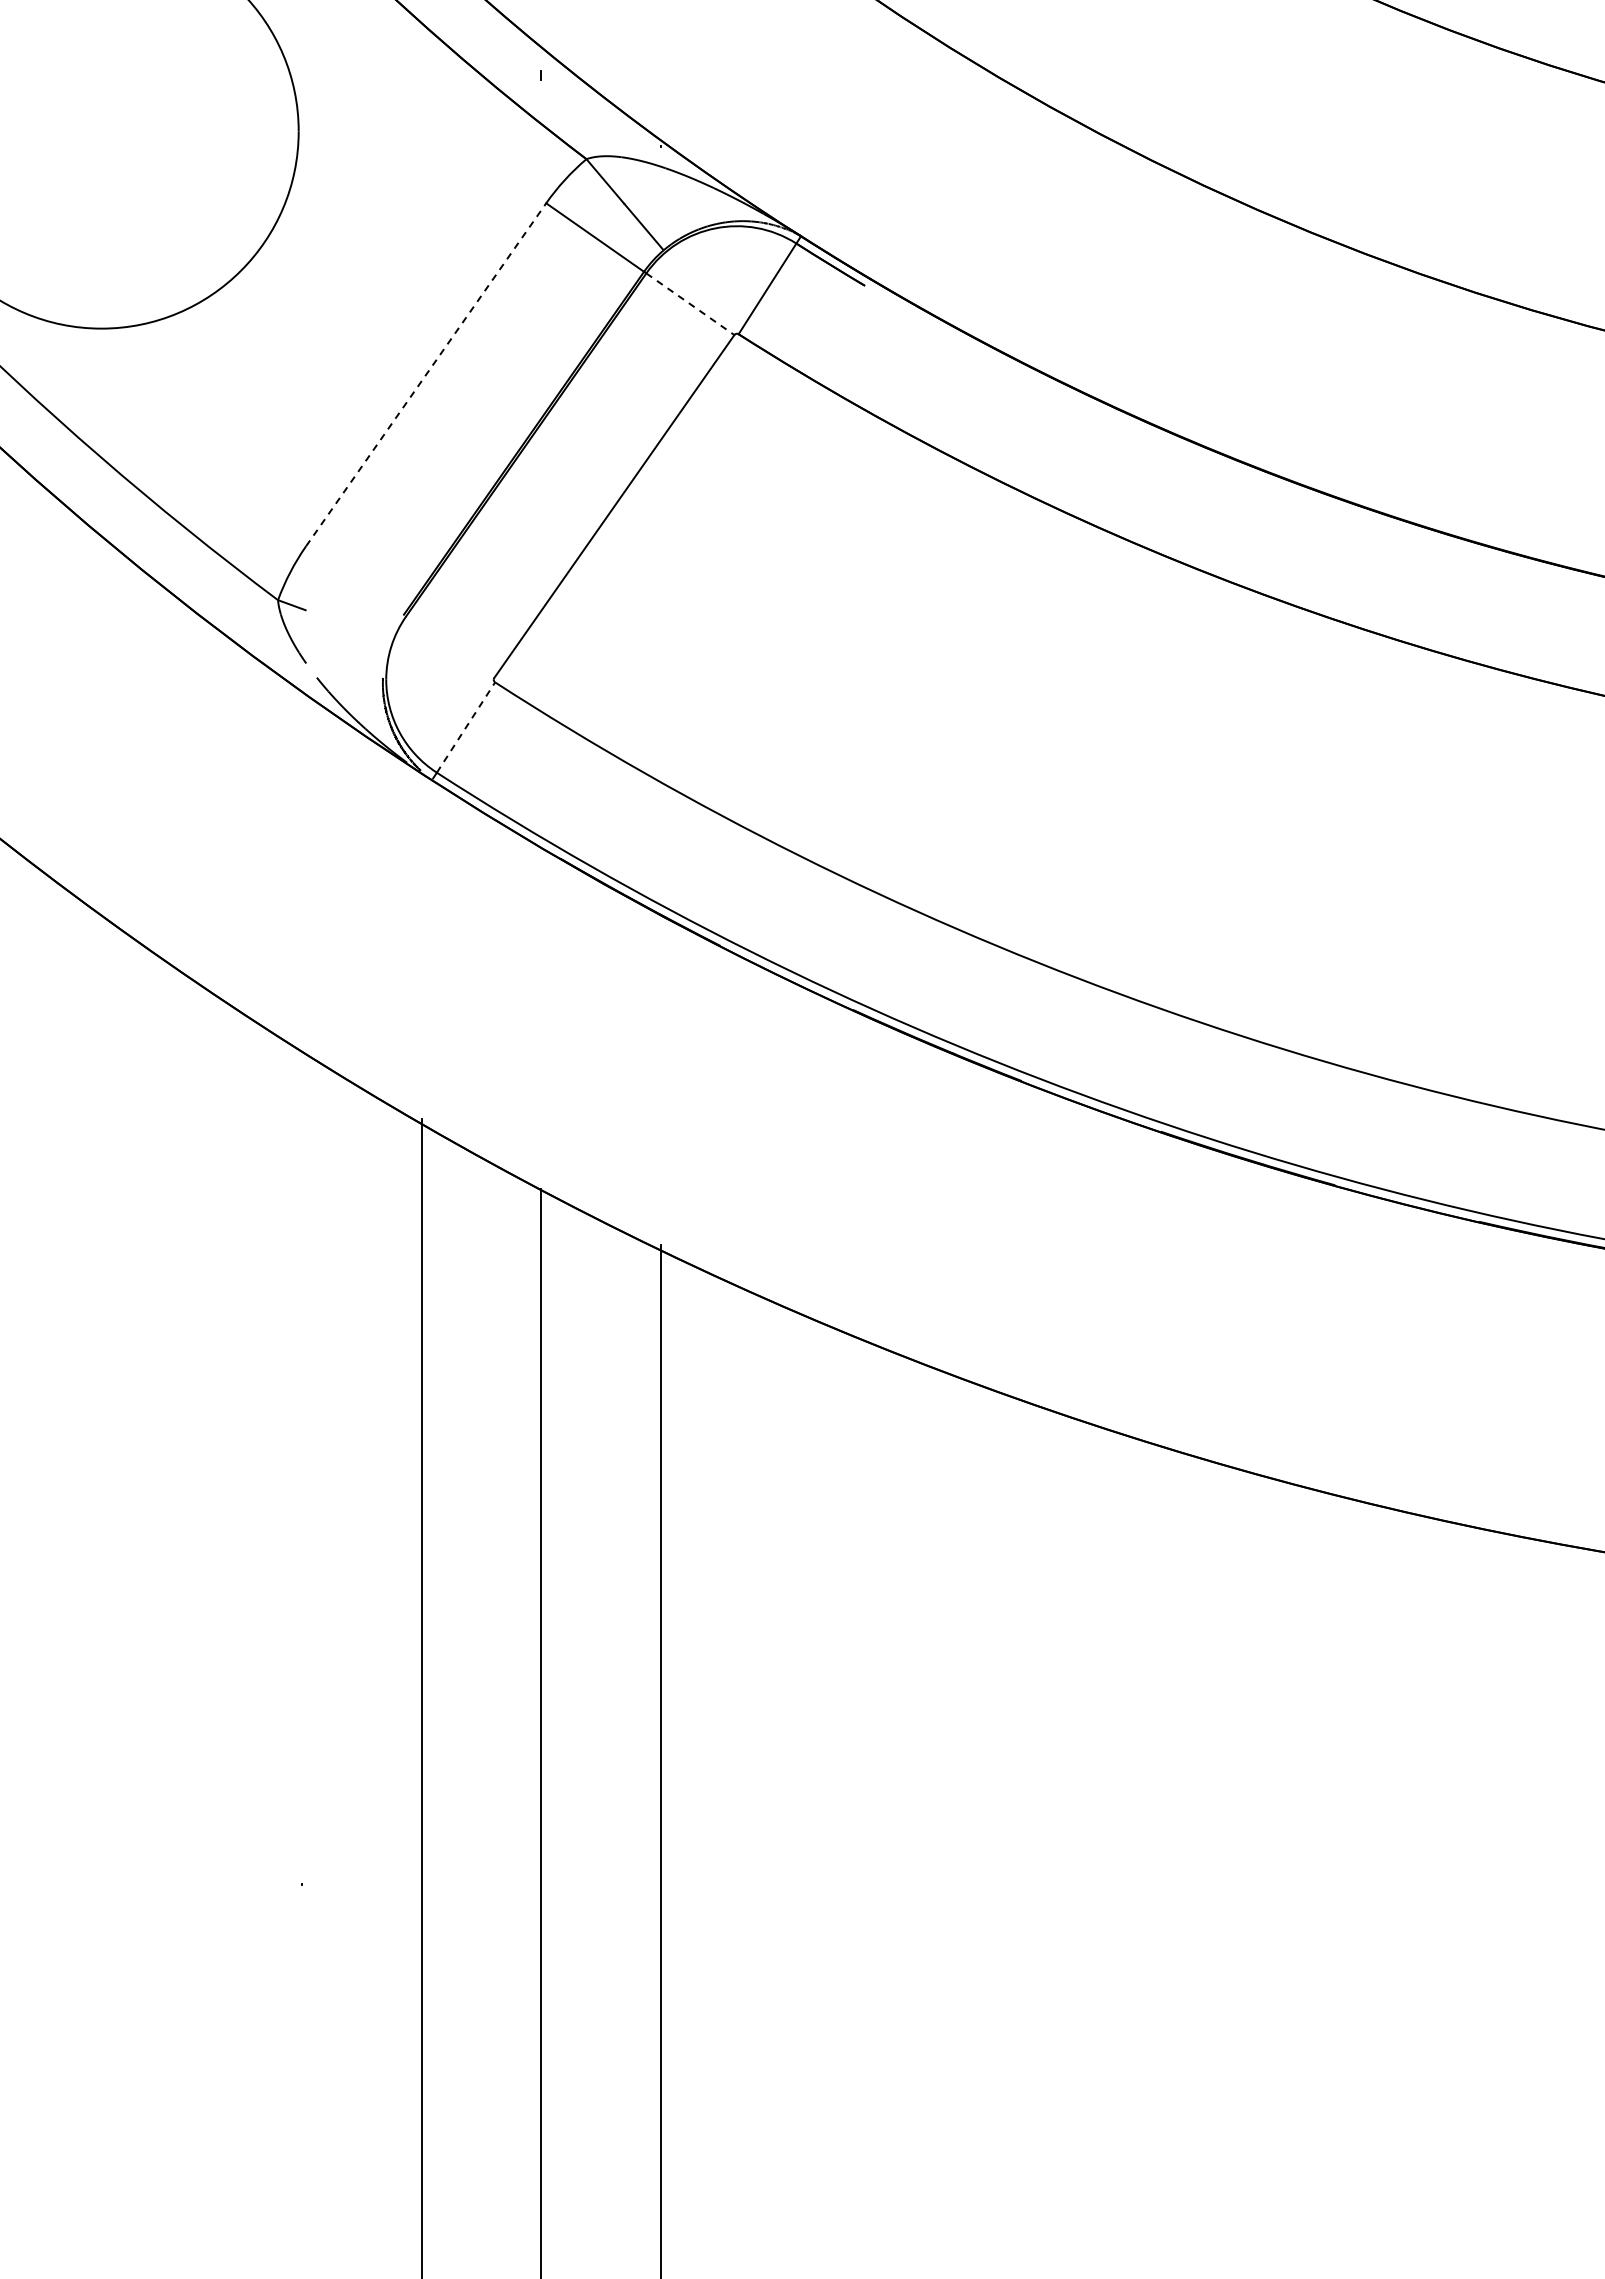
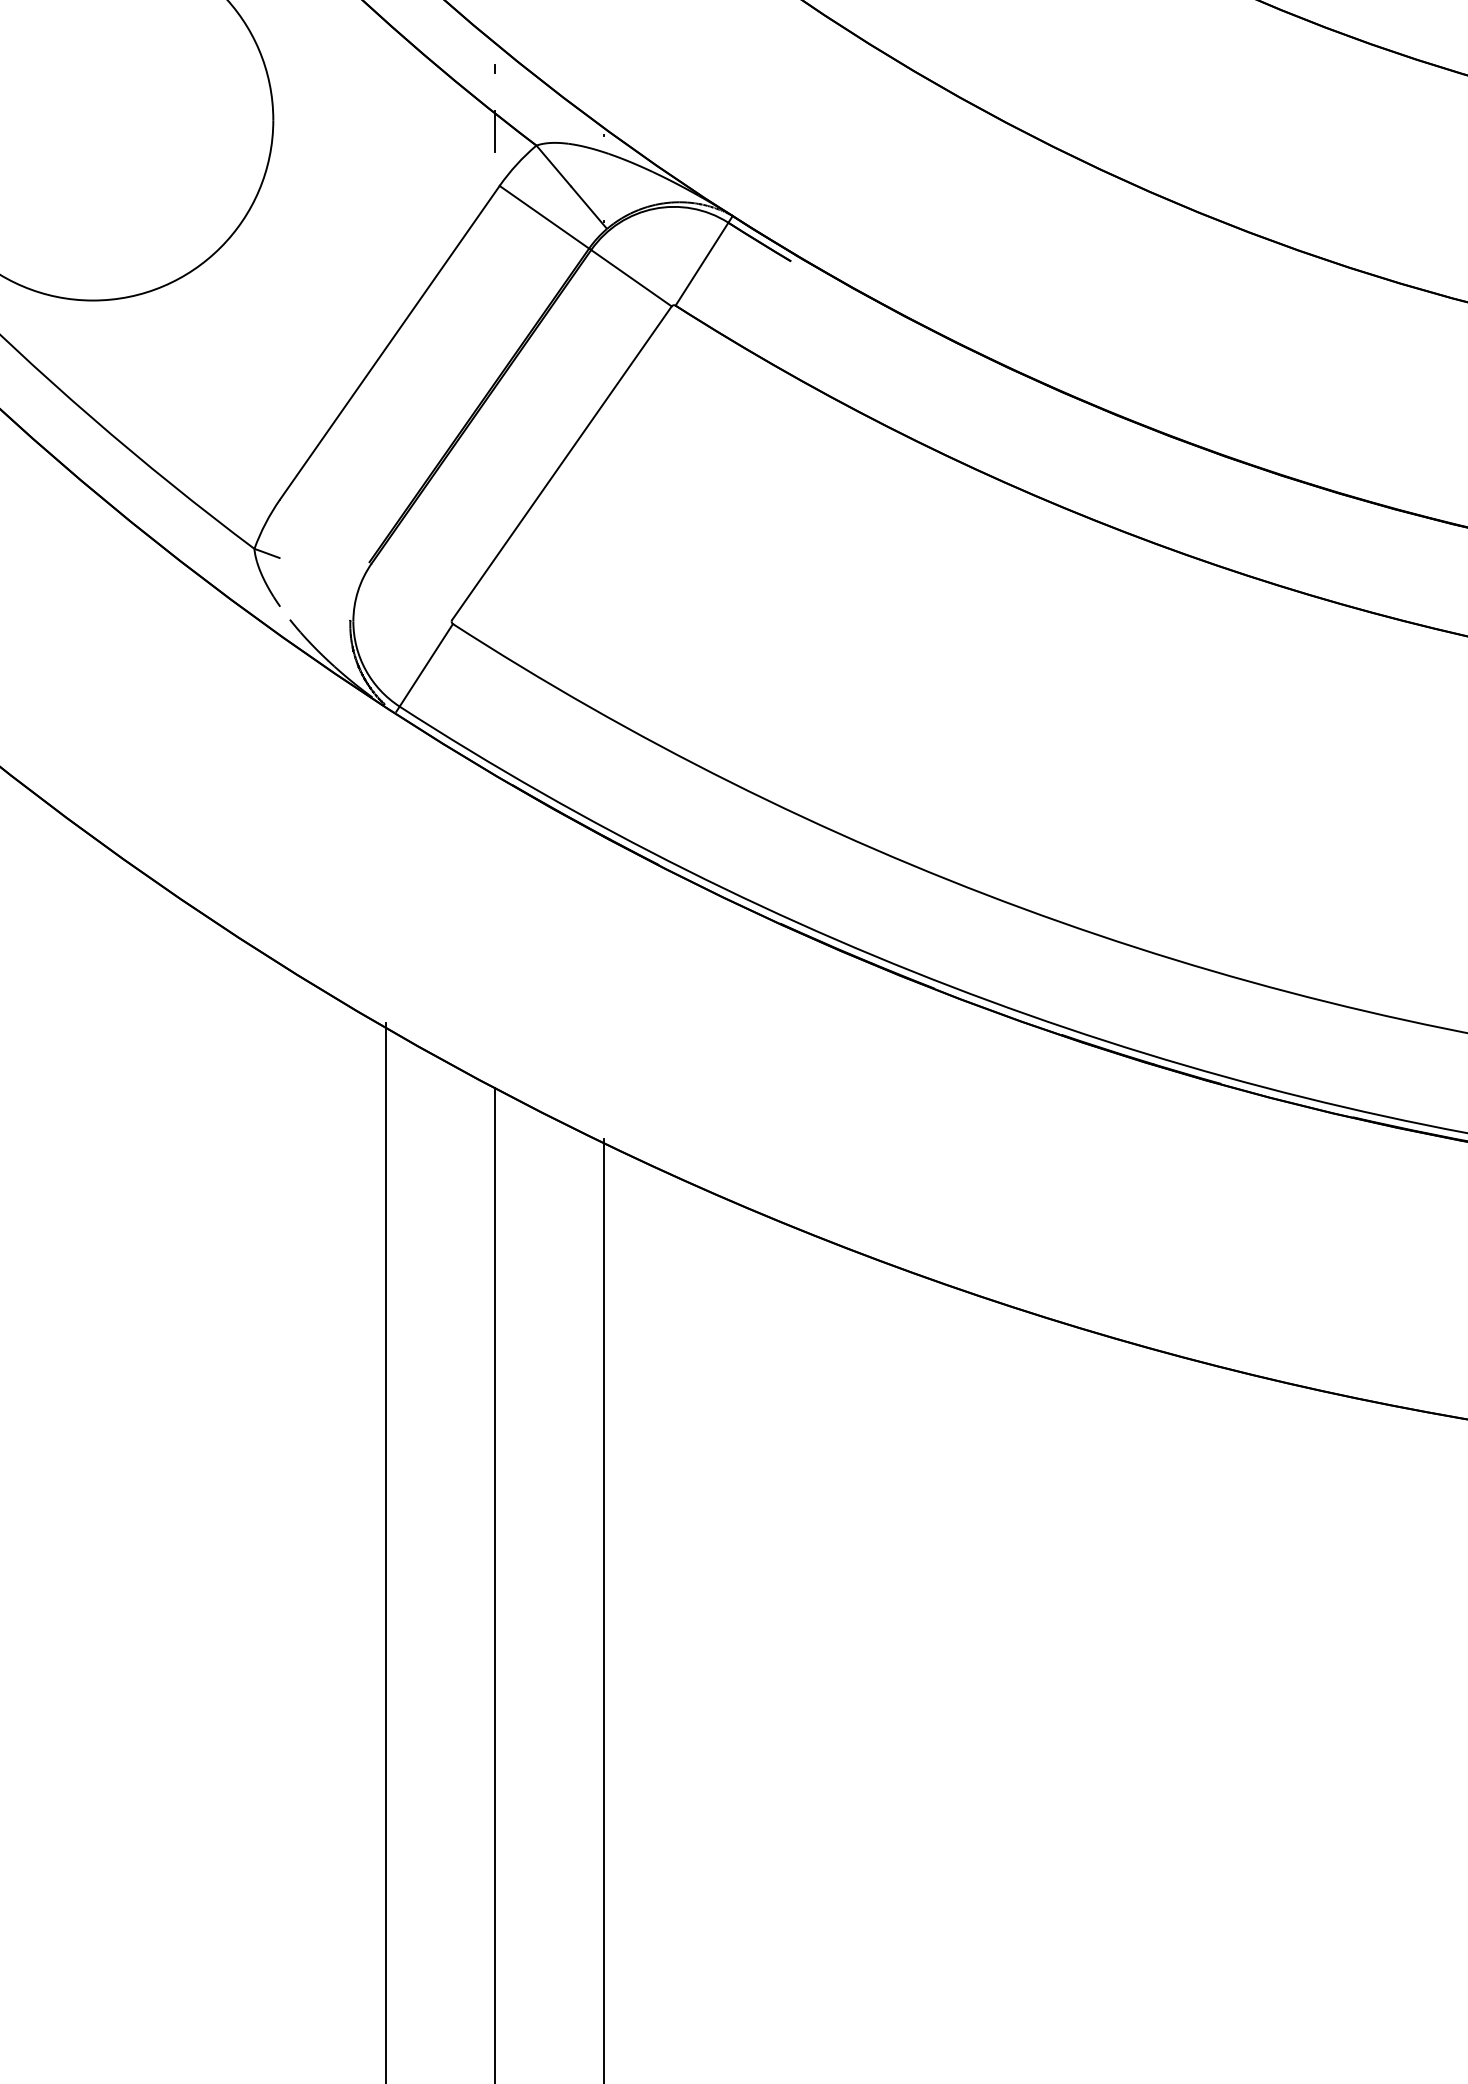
line: (541, 143) -> (495, 131), added
line: (690, 304) -> (631, 278), dashed -> solid
line: (426, 374) -> (390, 342), dashed -> solid
line: (466, 727) -> (426, 665), dashed -> solid

